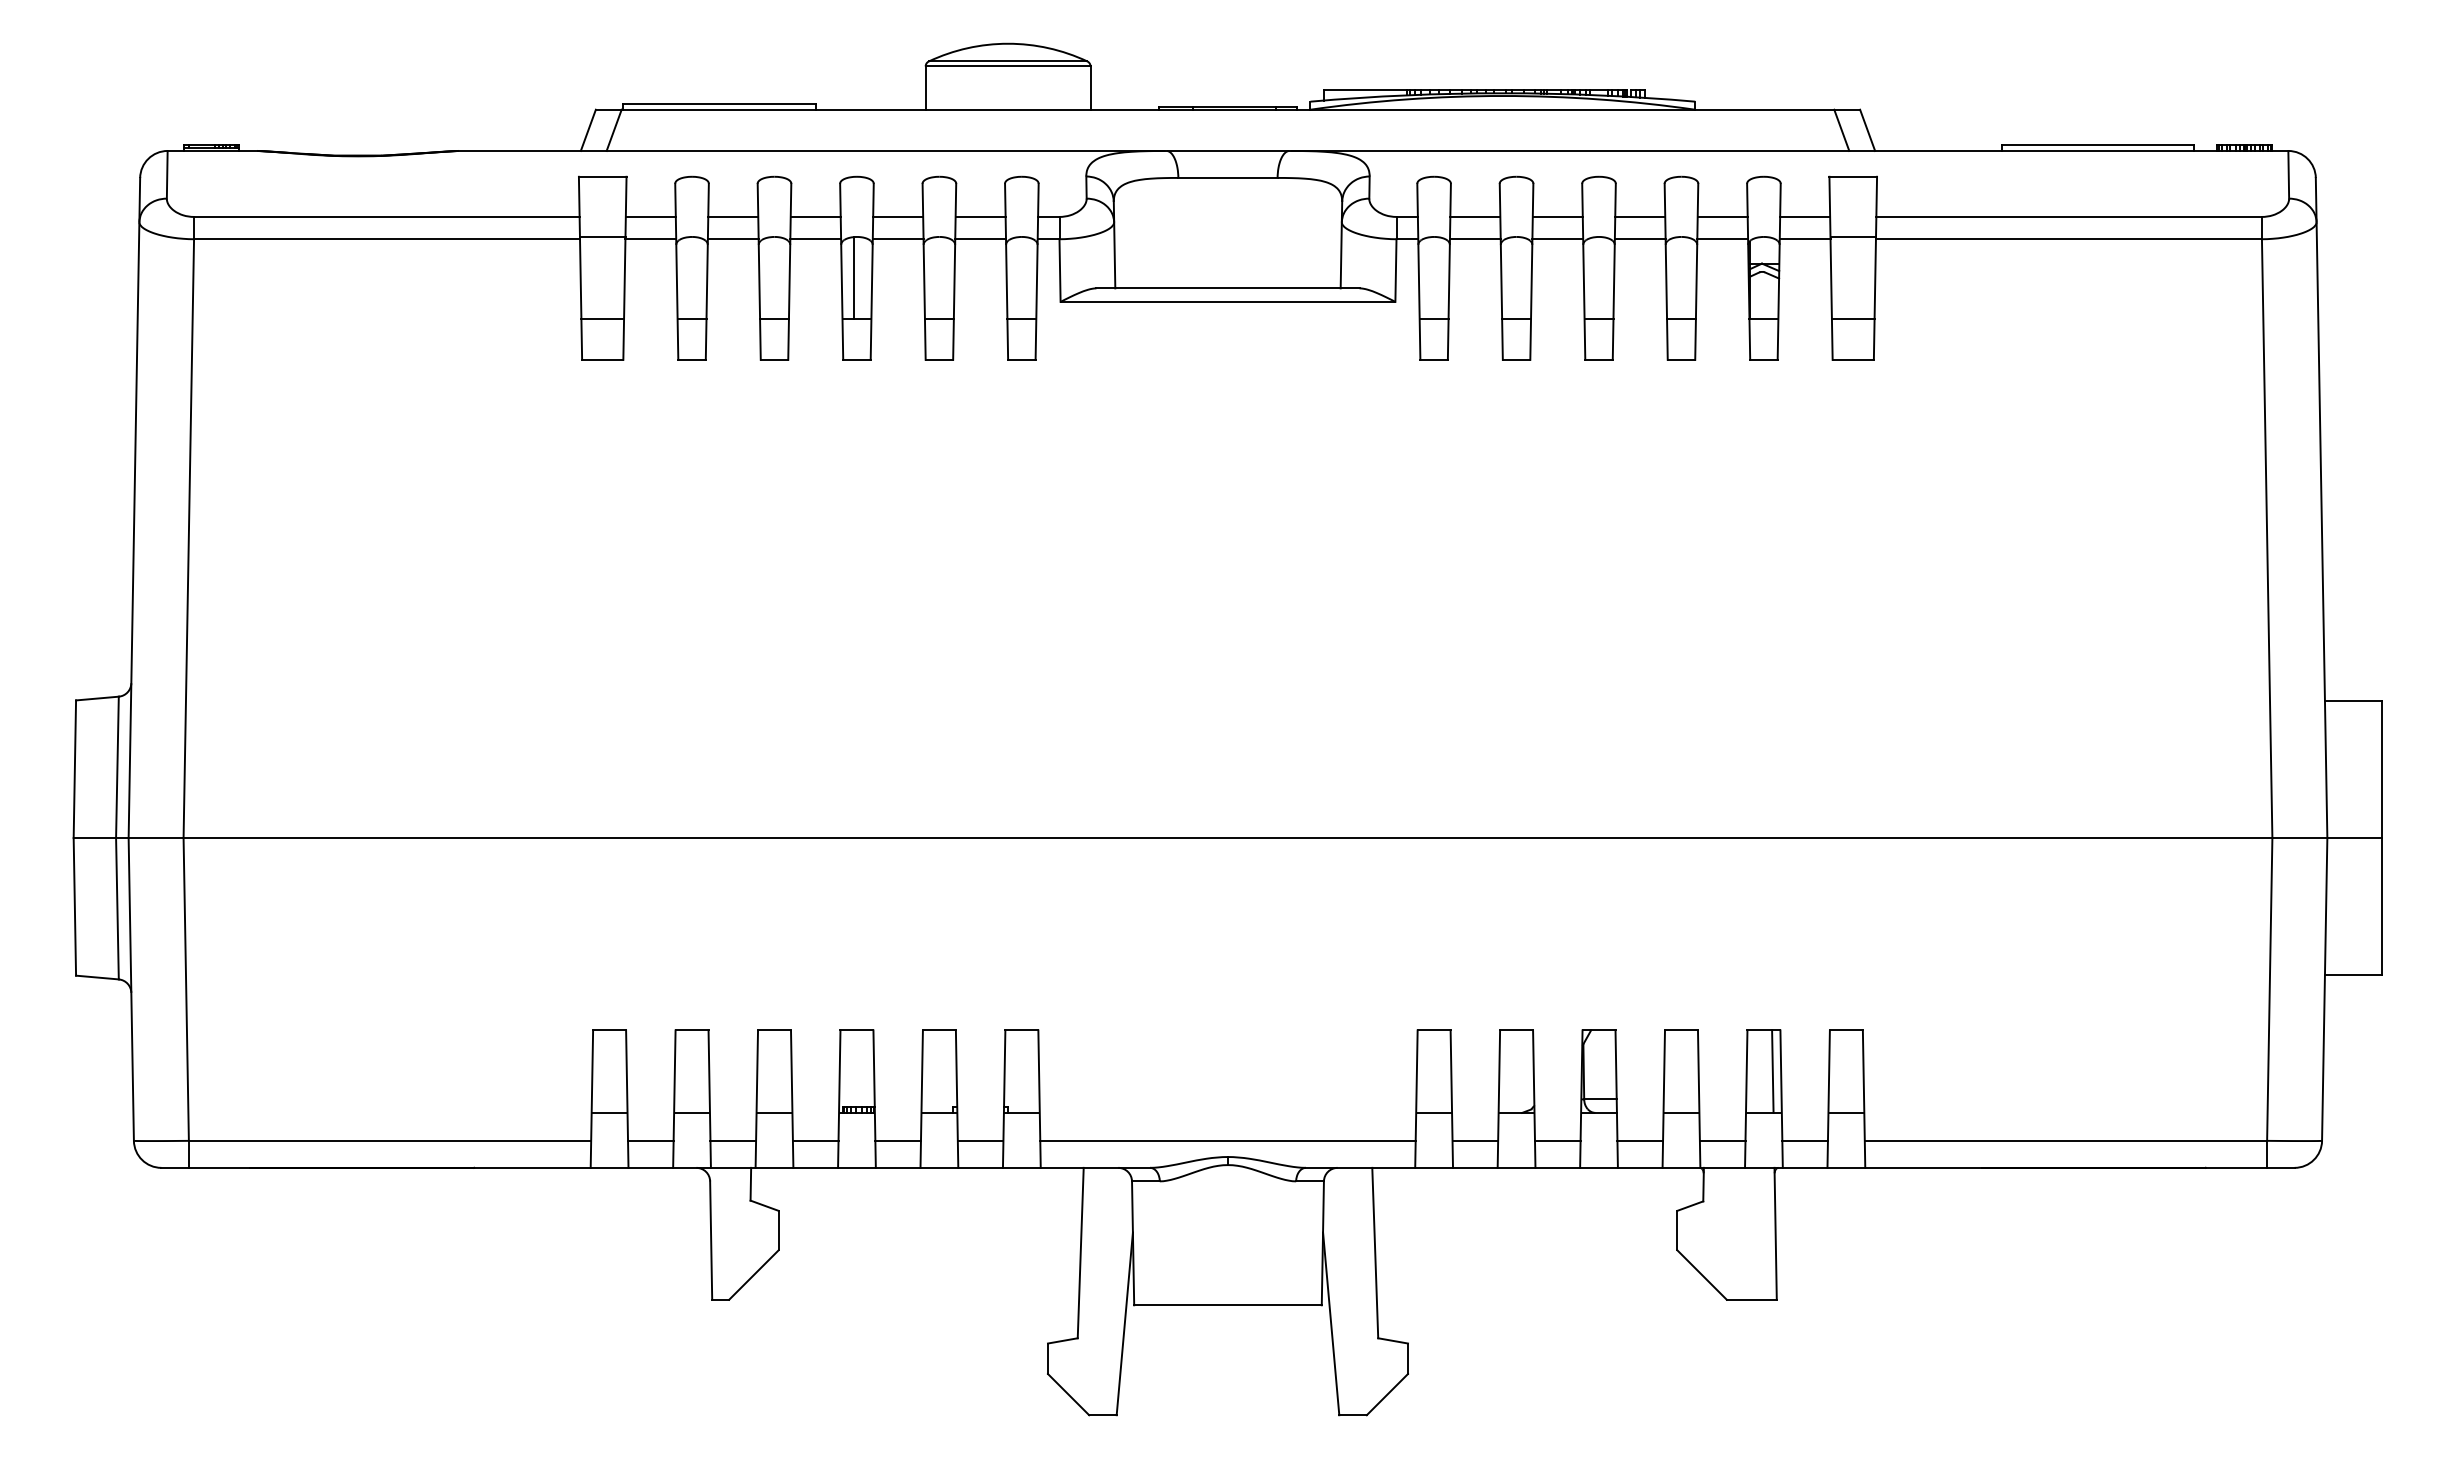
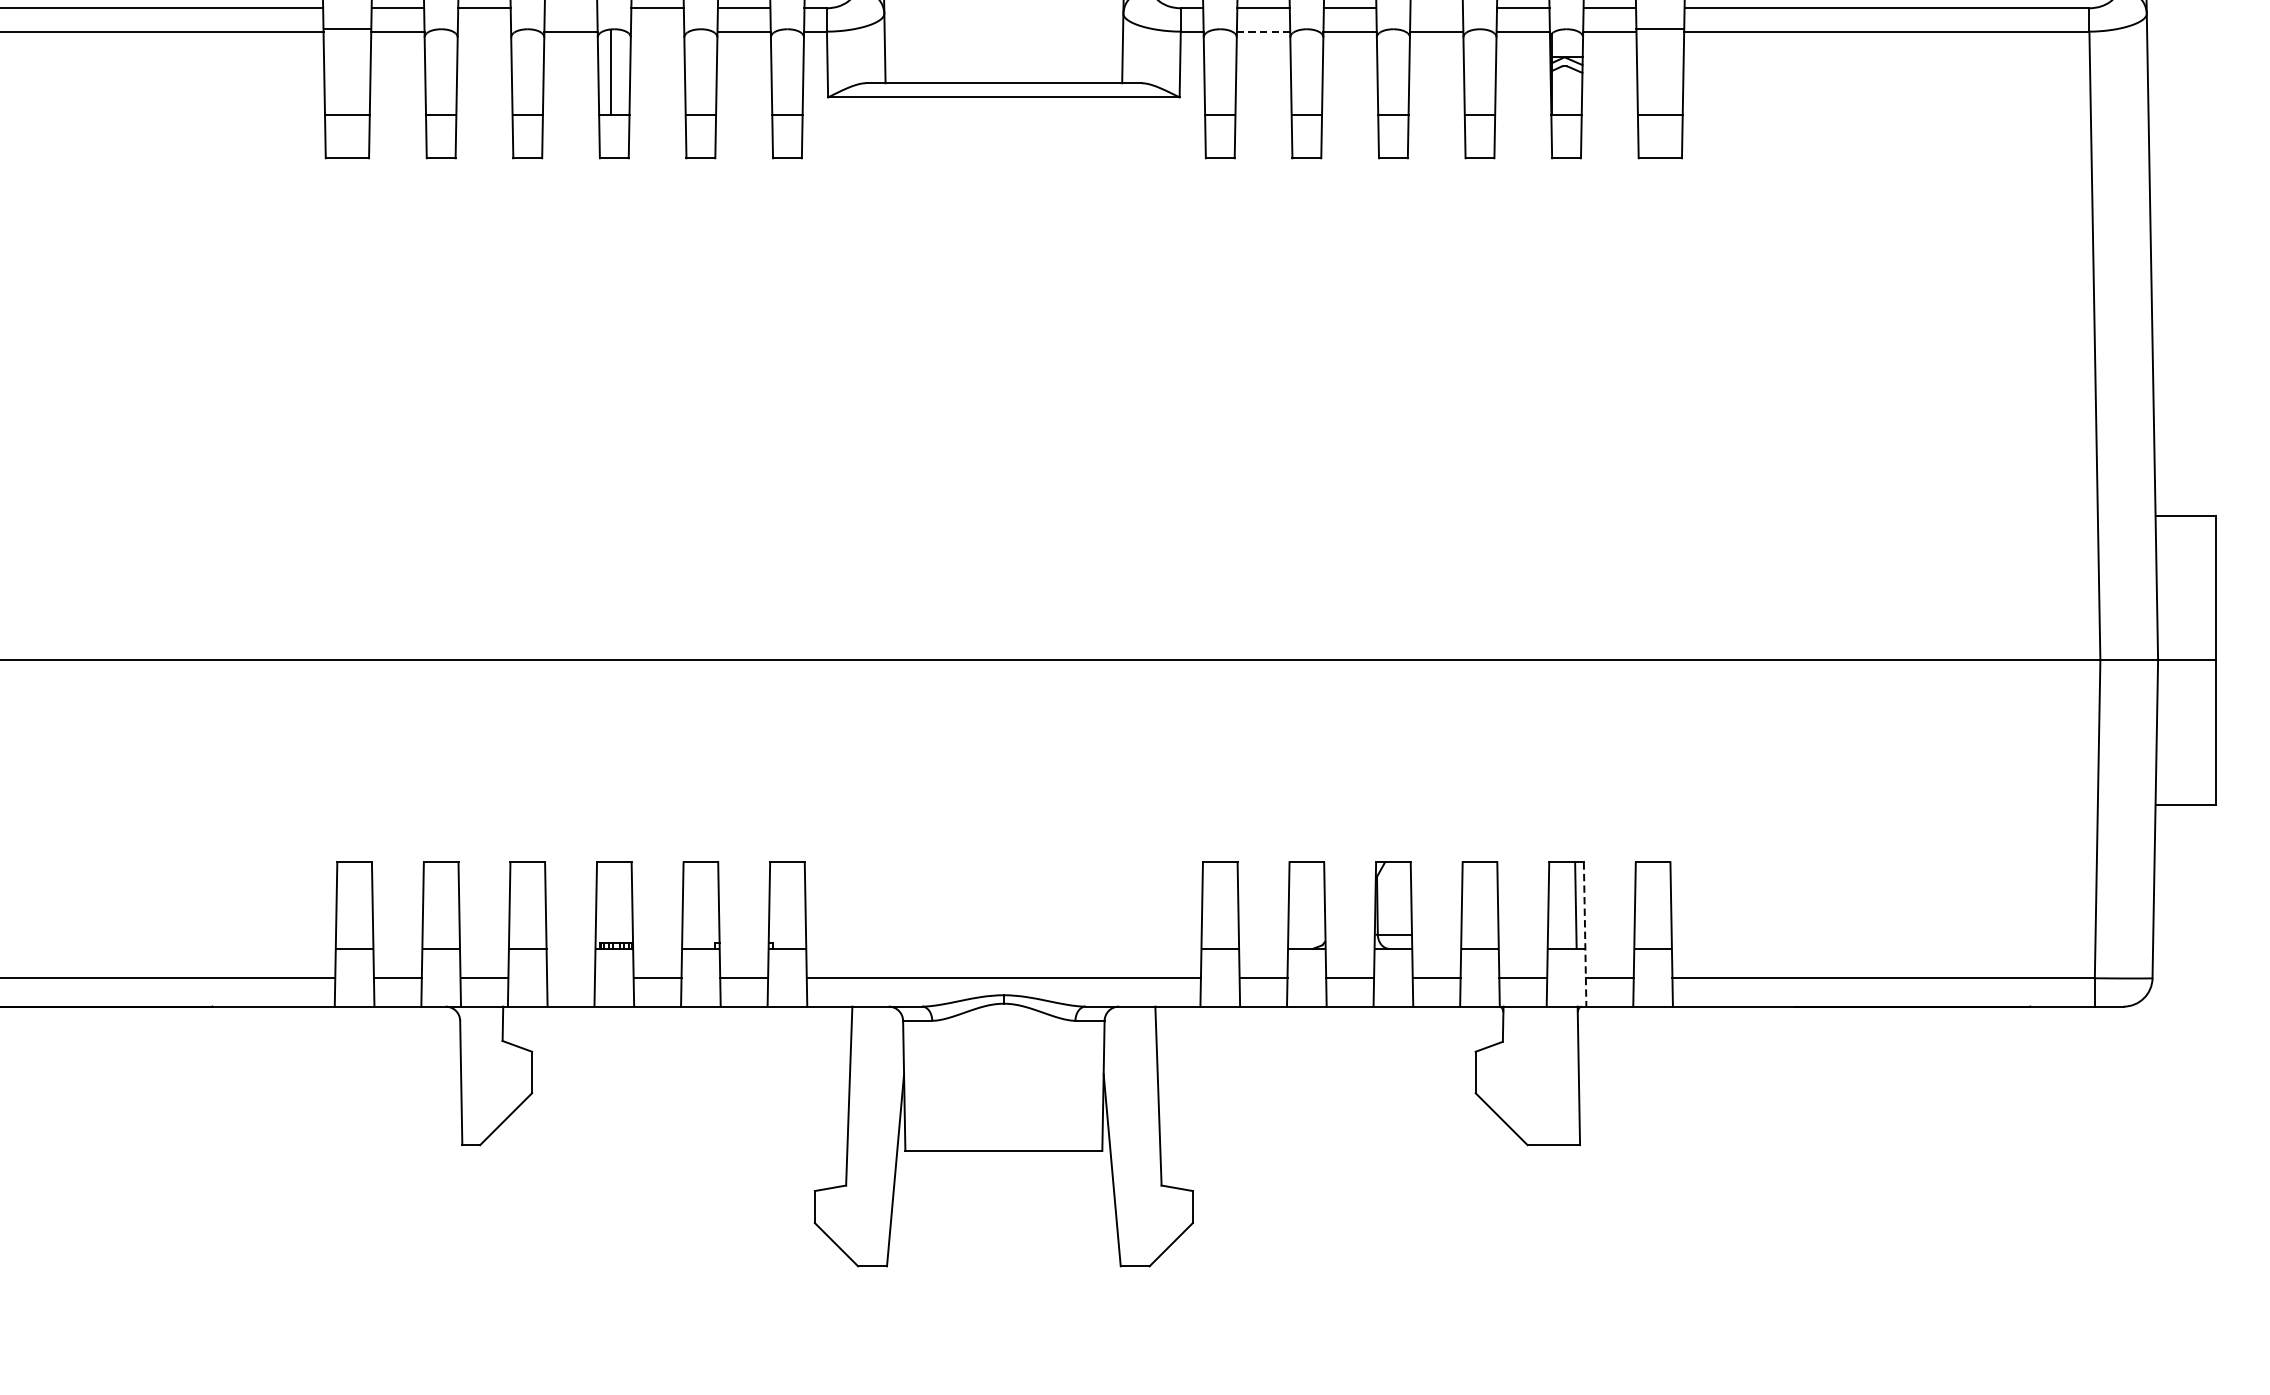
line: (815, 216) -> (570, 7), removed
line: (1640, 216) -> (1436, 7), removed
line: (732, 239) -> (483, 31), removed
line: (897, 239) -> (656, 31), removed
line: (1475, 239) -> (1263, 31), solid -> dashed
line: (1781, 1099) -> (1584, 934), solid -> dashed
line: (815, 1140) -> (570, 977), removed

